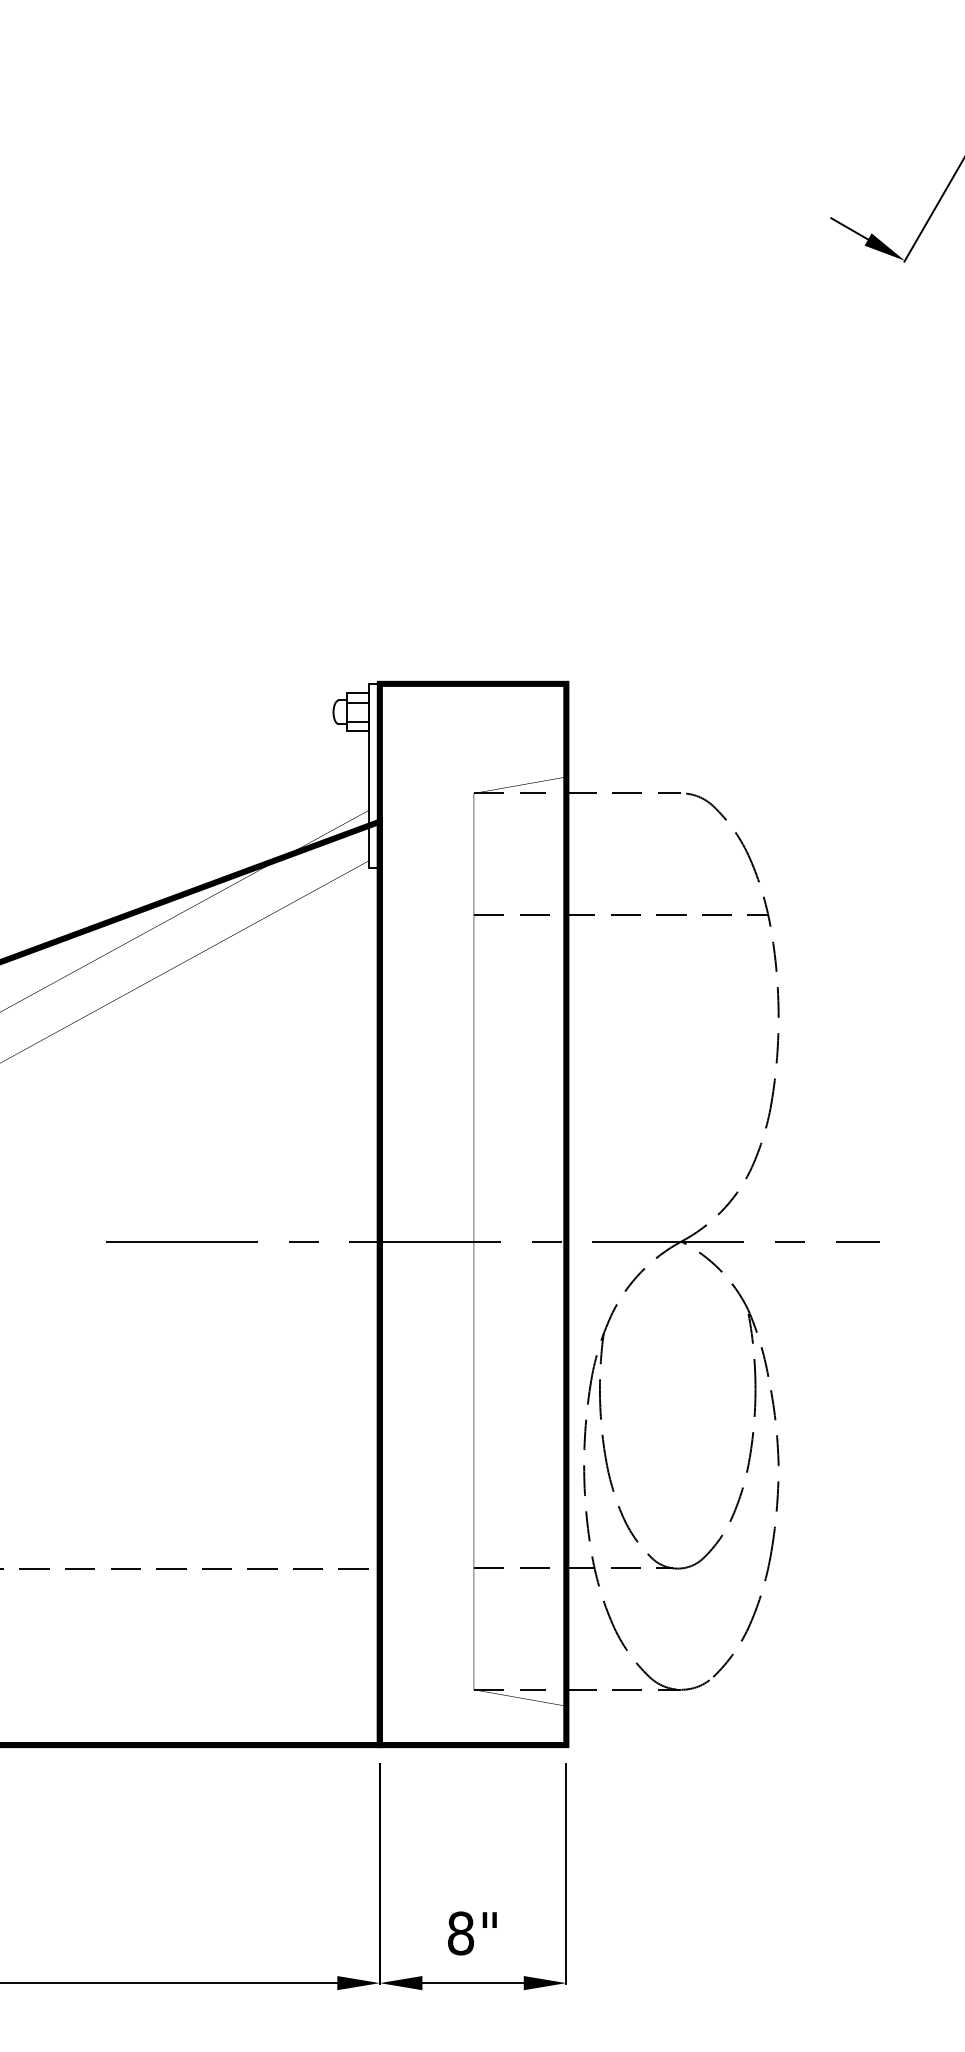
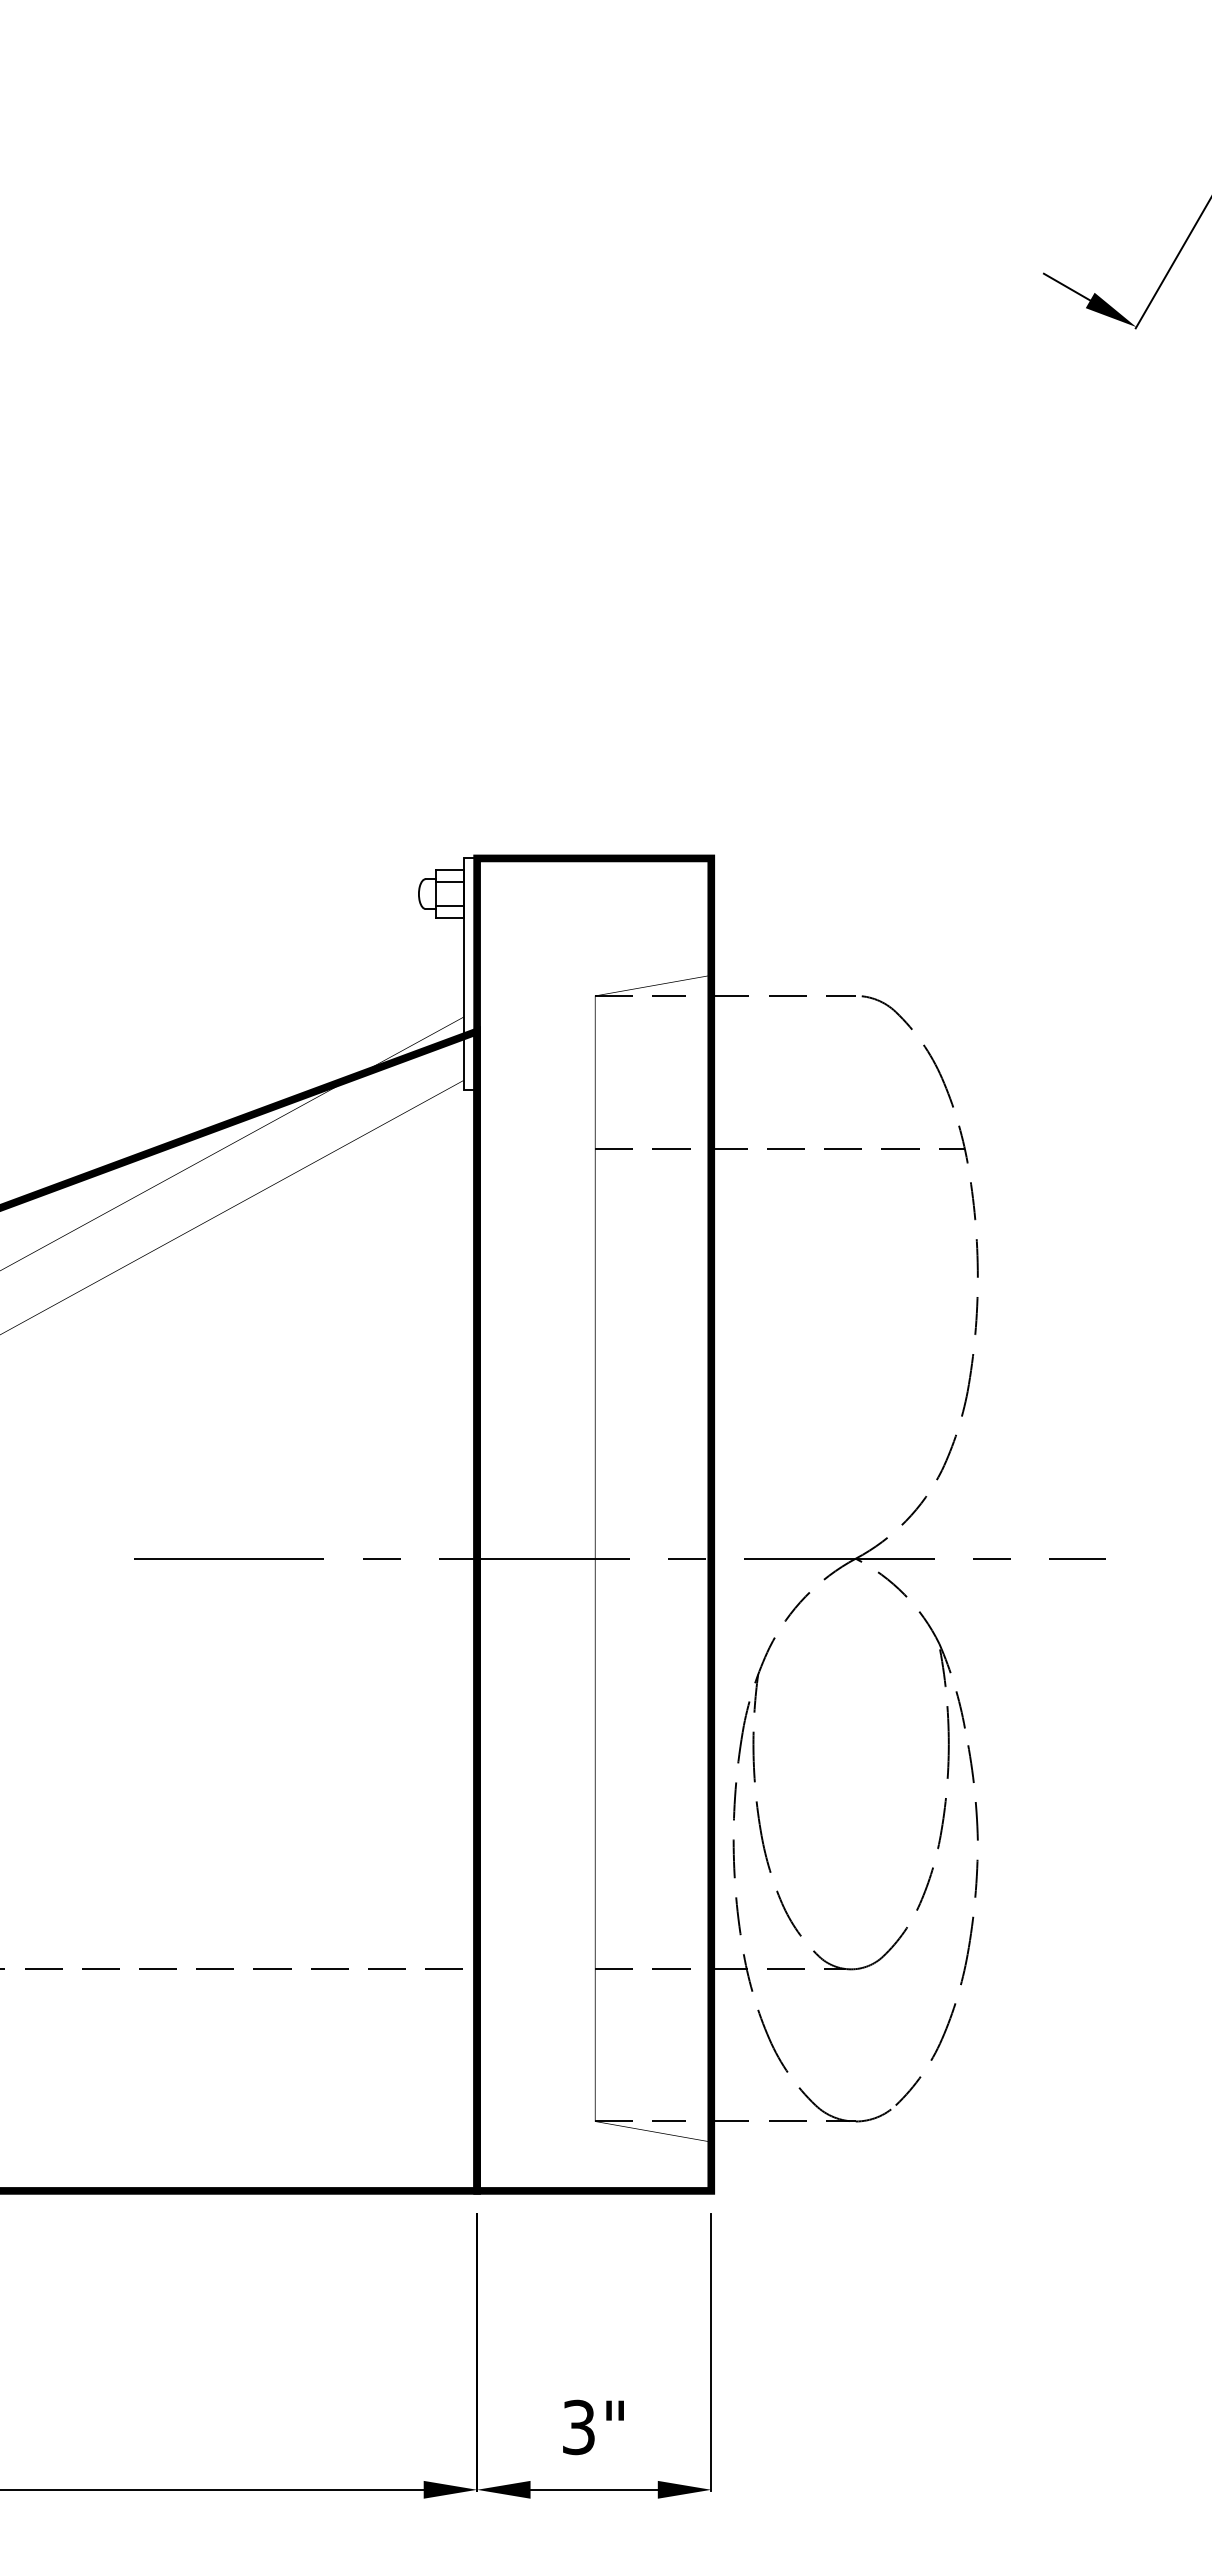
text: (460, 1933) -> (578, 2427), 8" -> 3"

